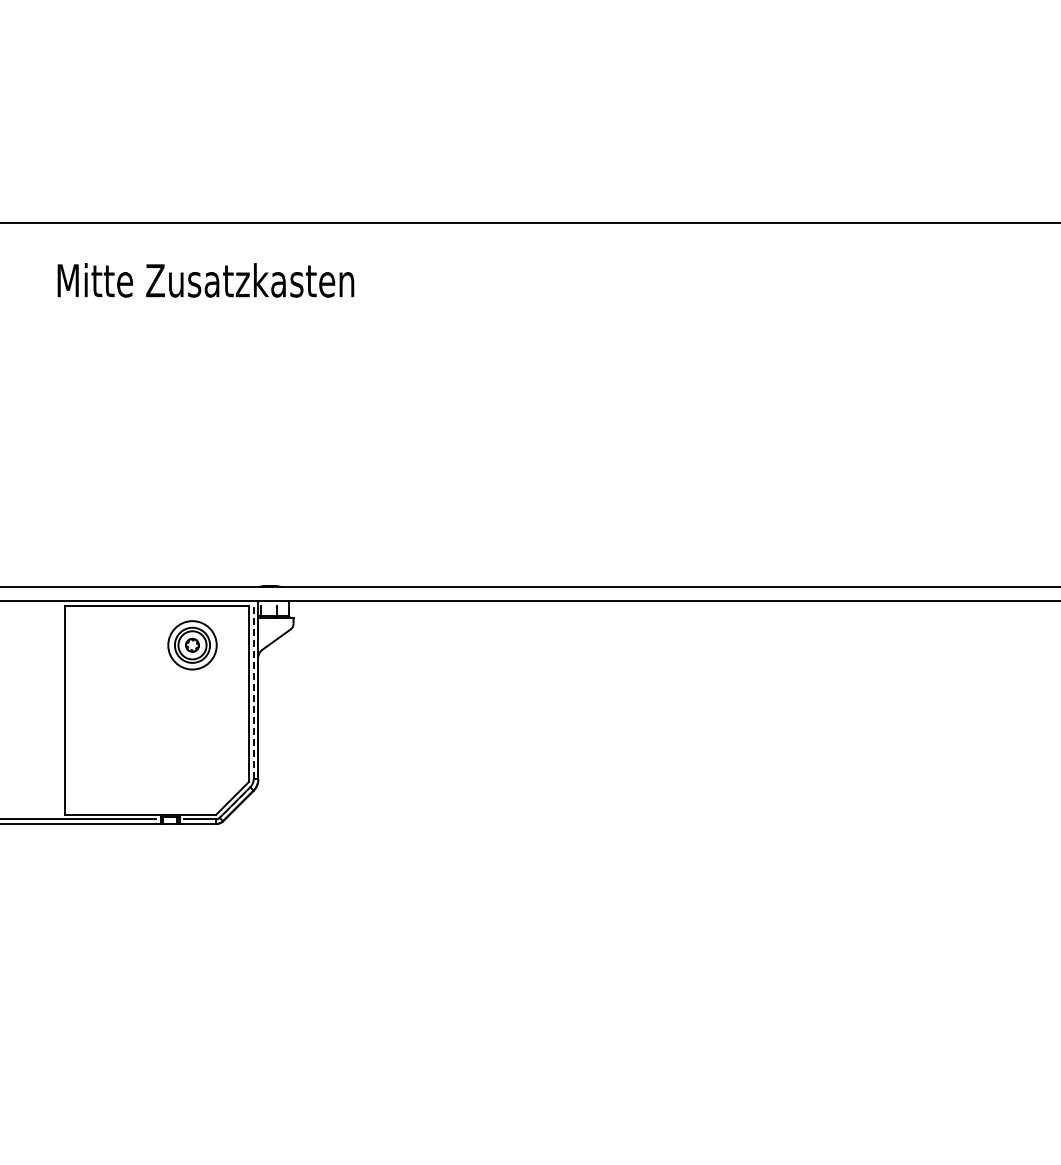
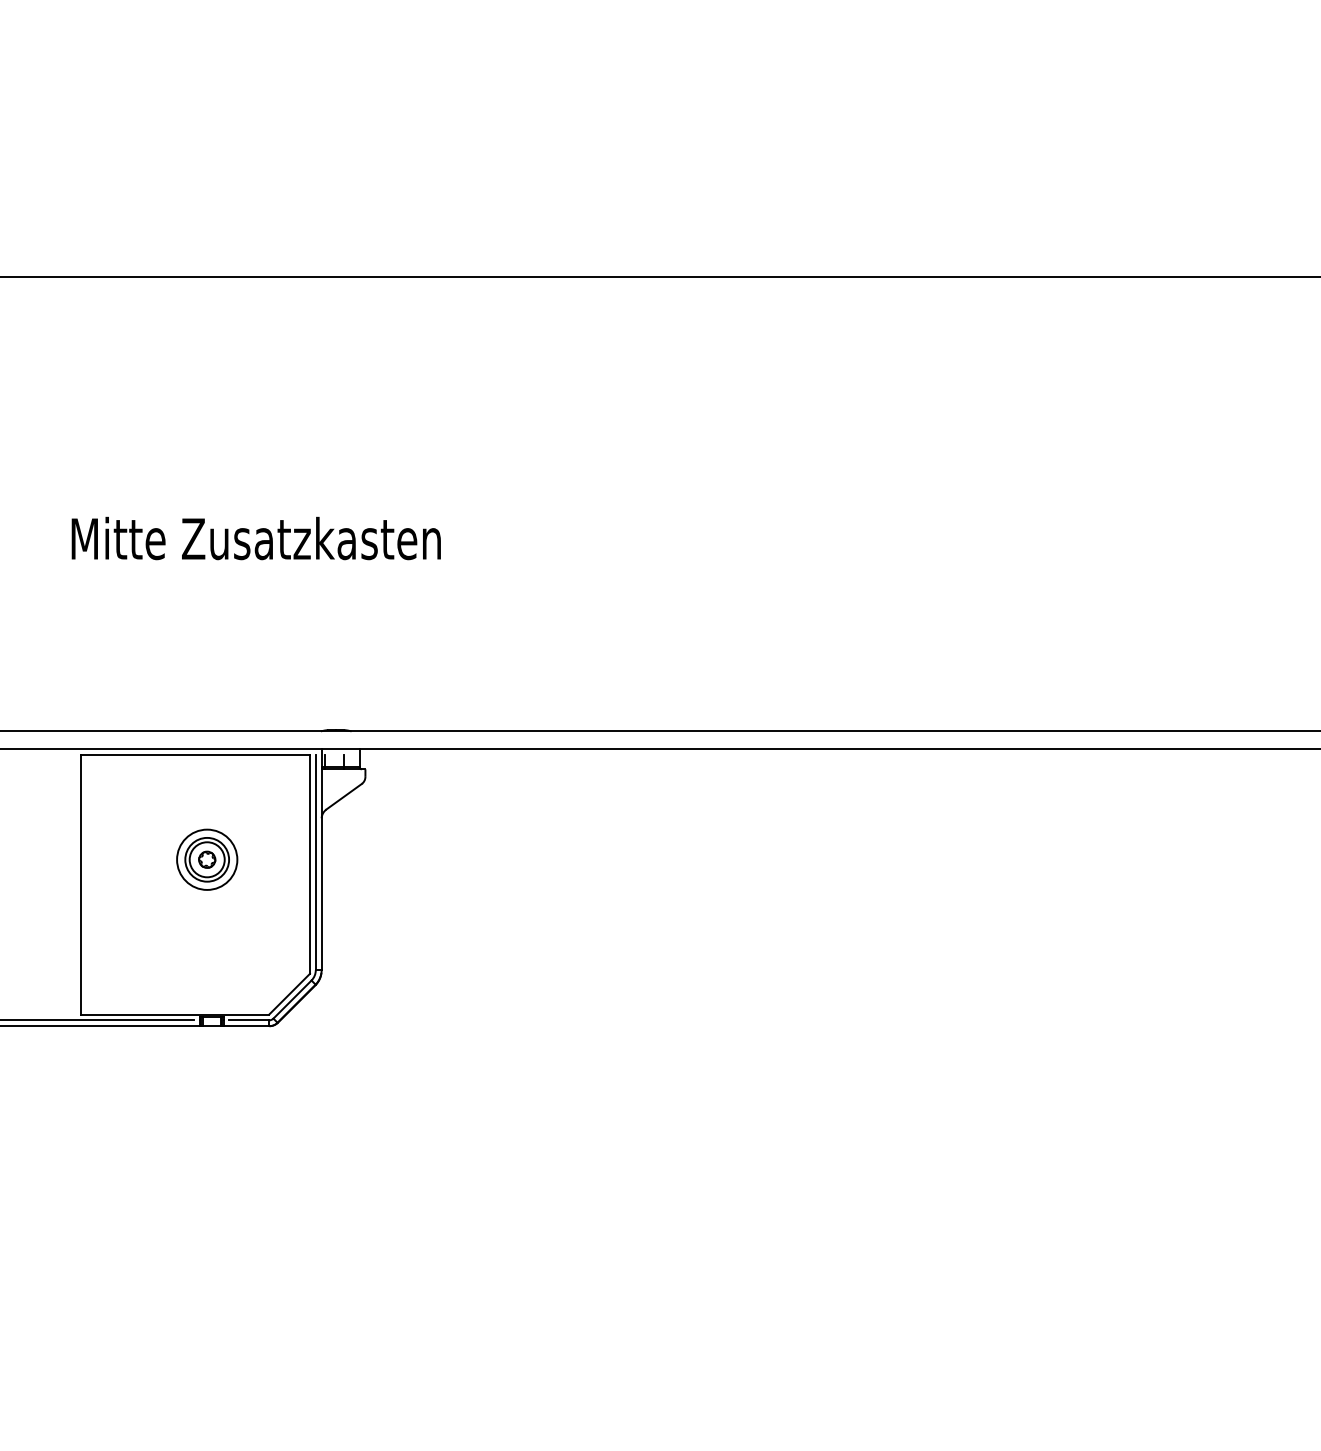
text: (205, 280) -> (255, 538), moved
part: (192, 645) -> (207, 859), moved
line: (253, 692) -> (315, 862), dashed -> solid

